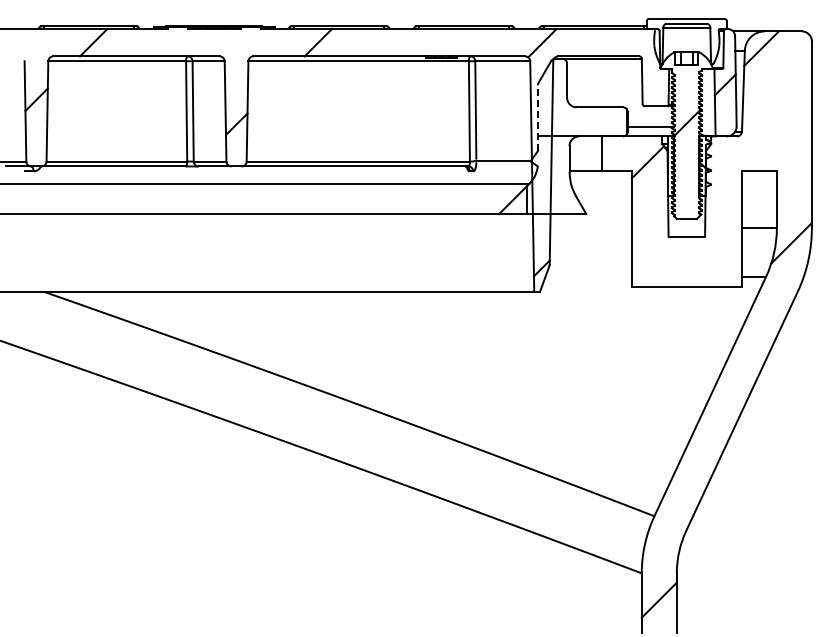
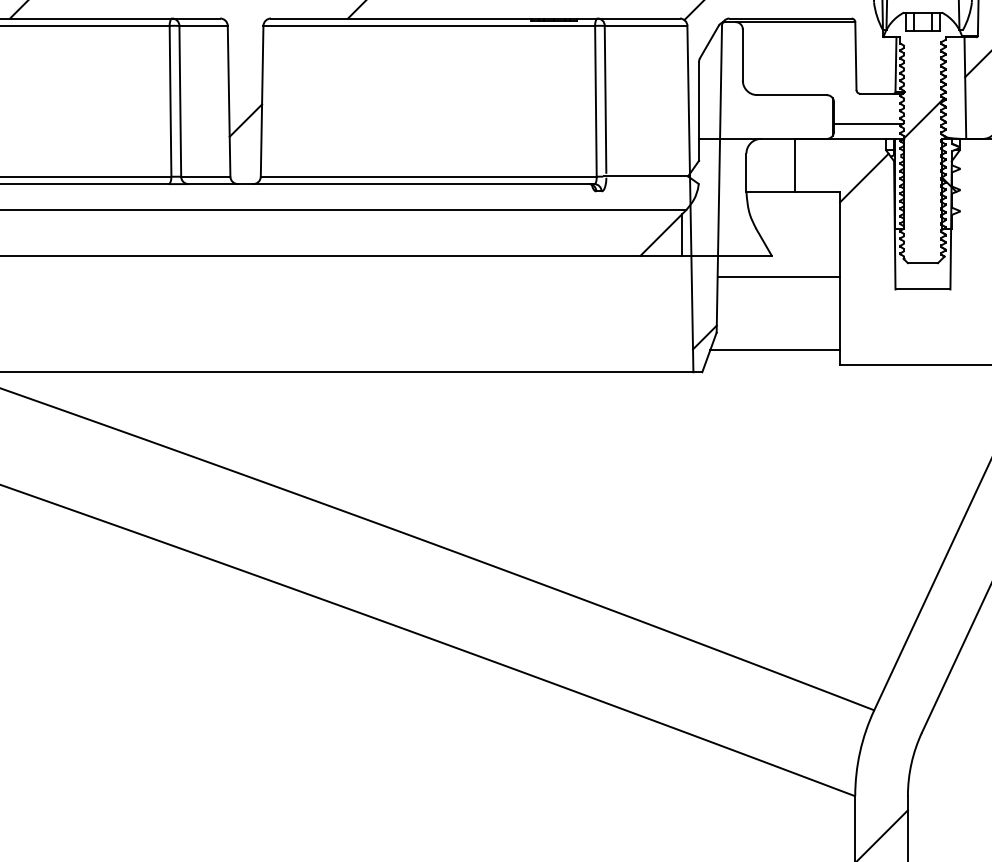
line: (537, 118) -> (698, 111), dashed -> solid
line: (590, 228) -> (778, 277), added
line: (588, 276) -> (775, 349), added

